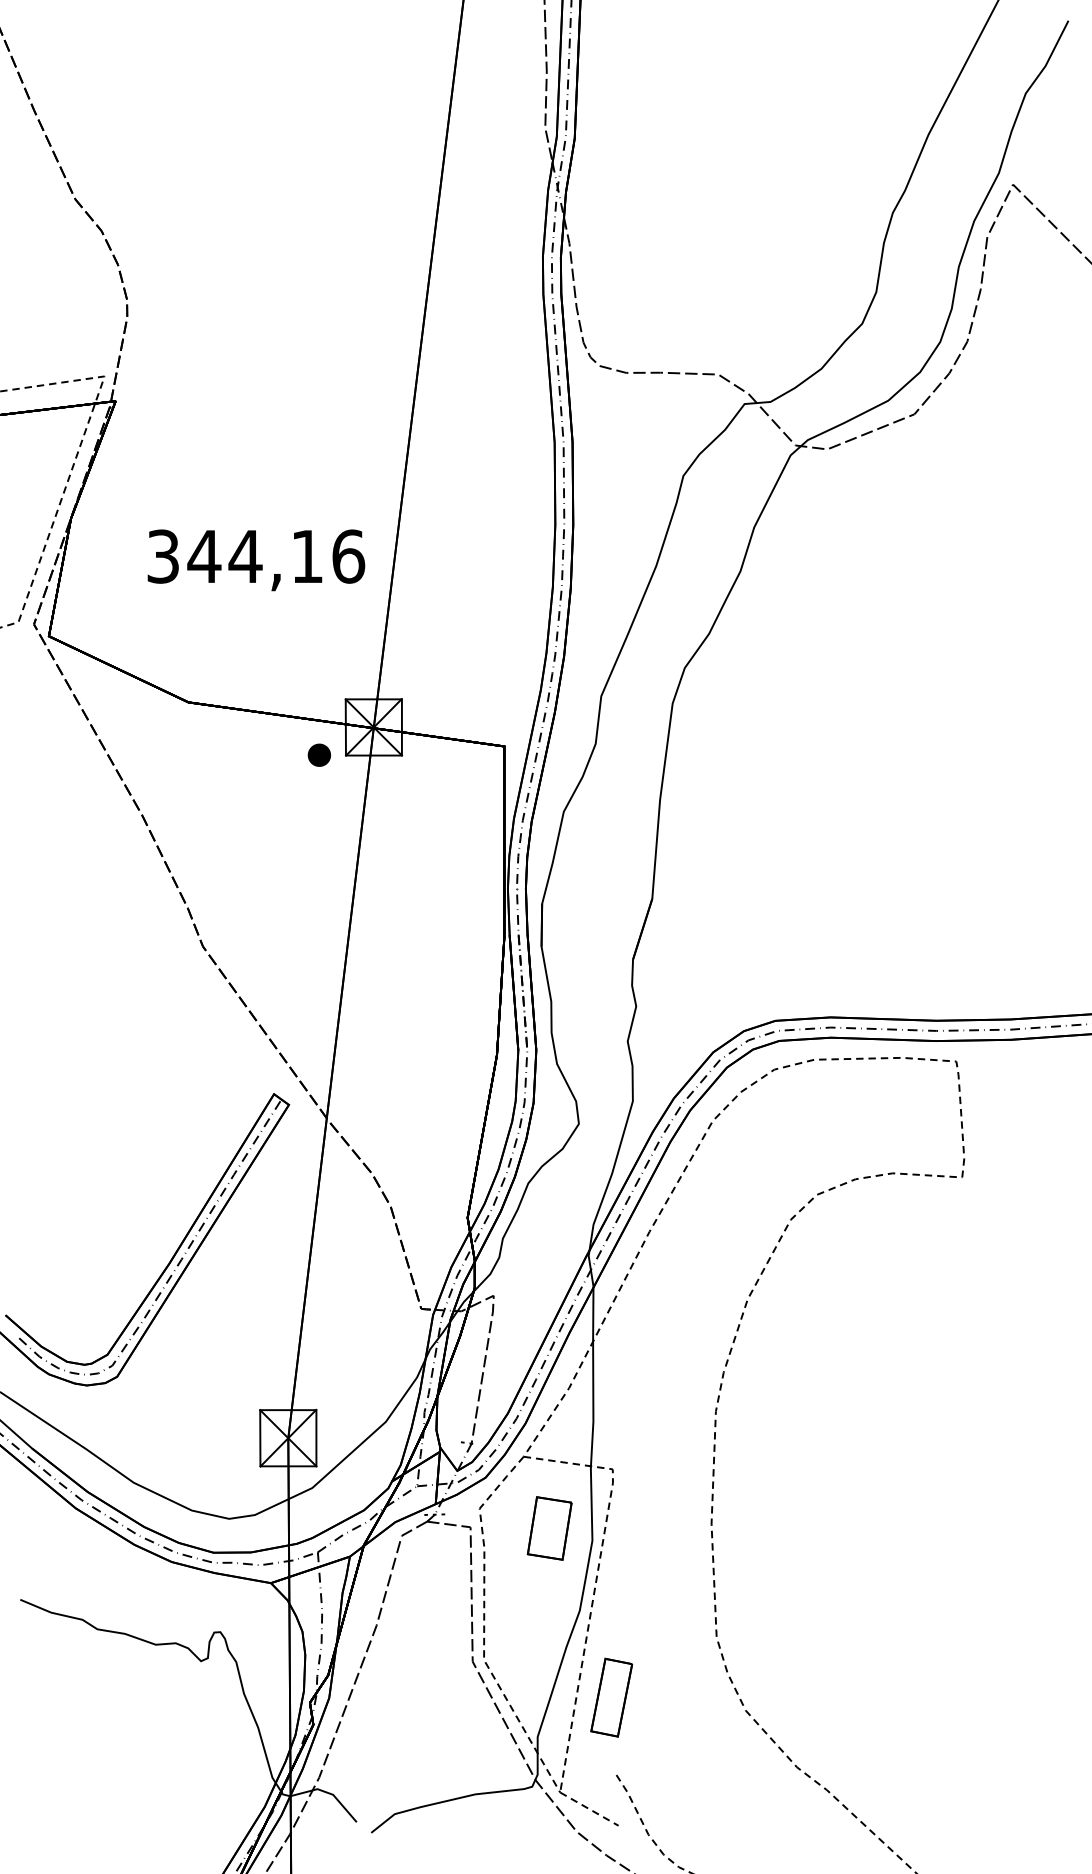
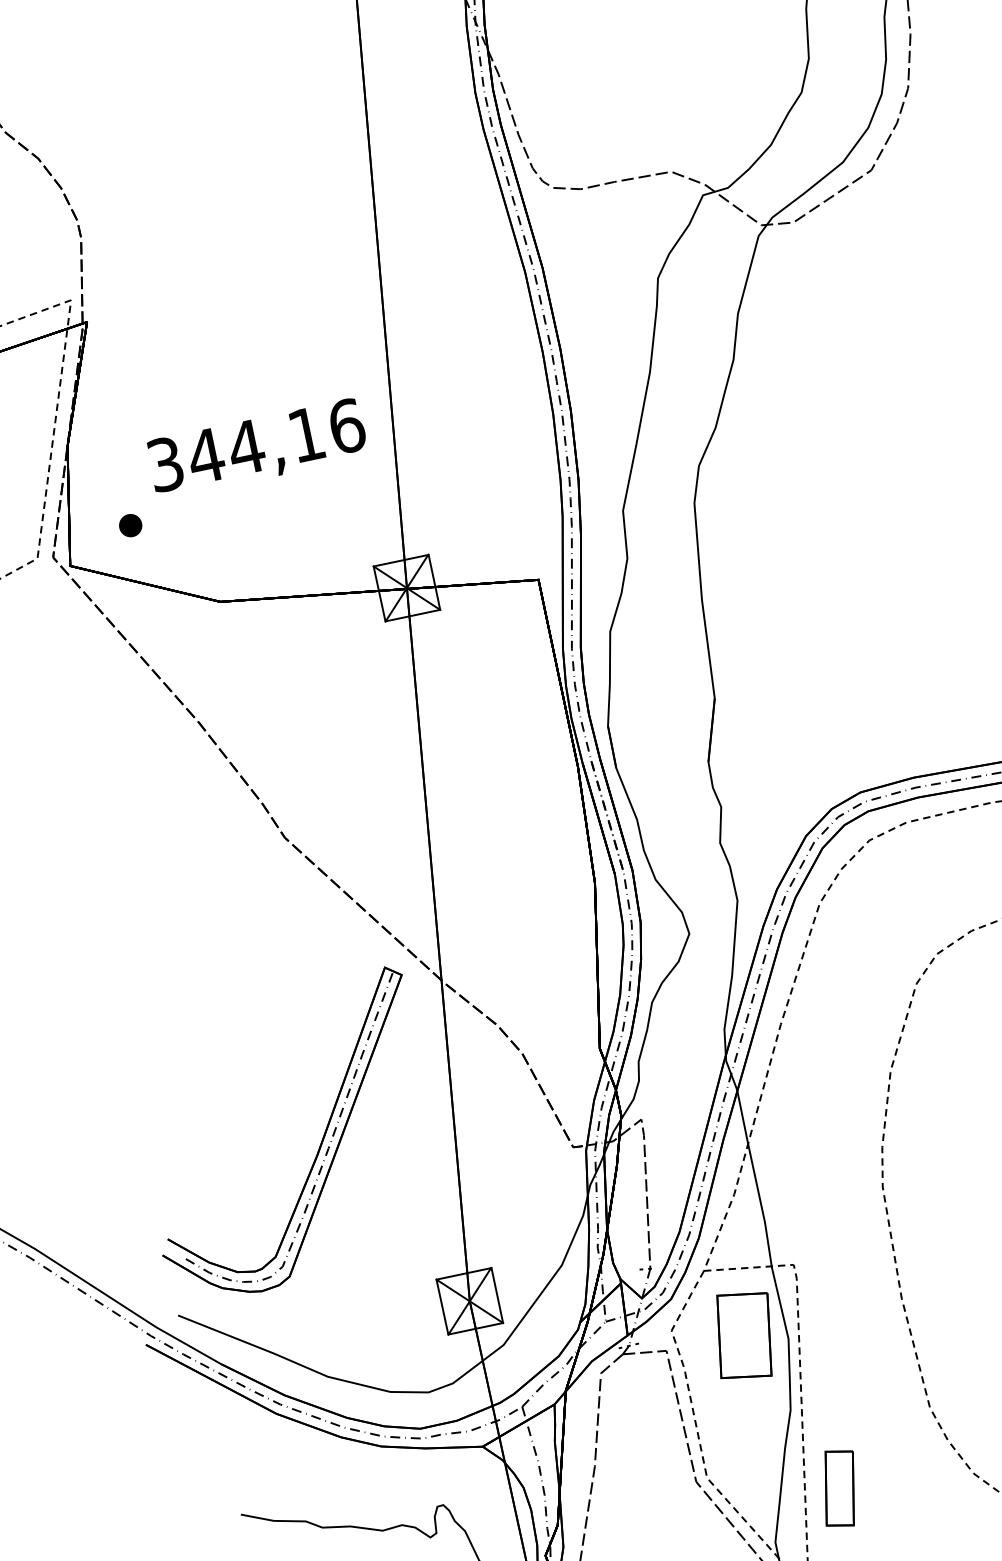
part: (318, 754) -> (129, 525), moved
part: (549, 1528) -> (744, 1335), size x1.43

